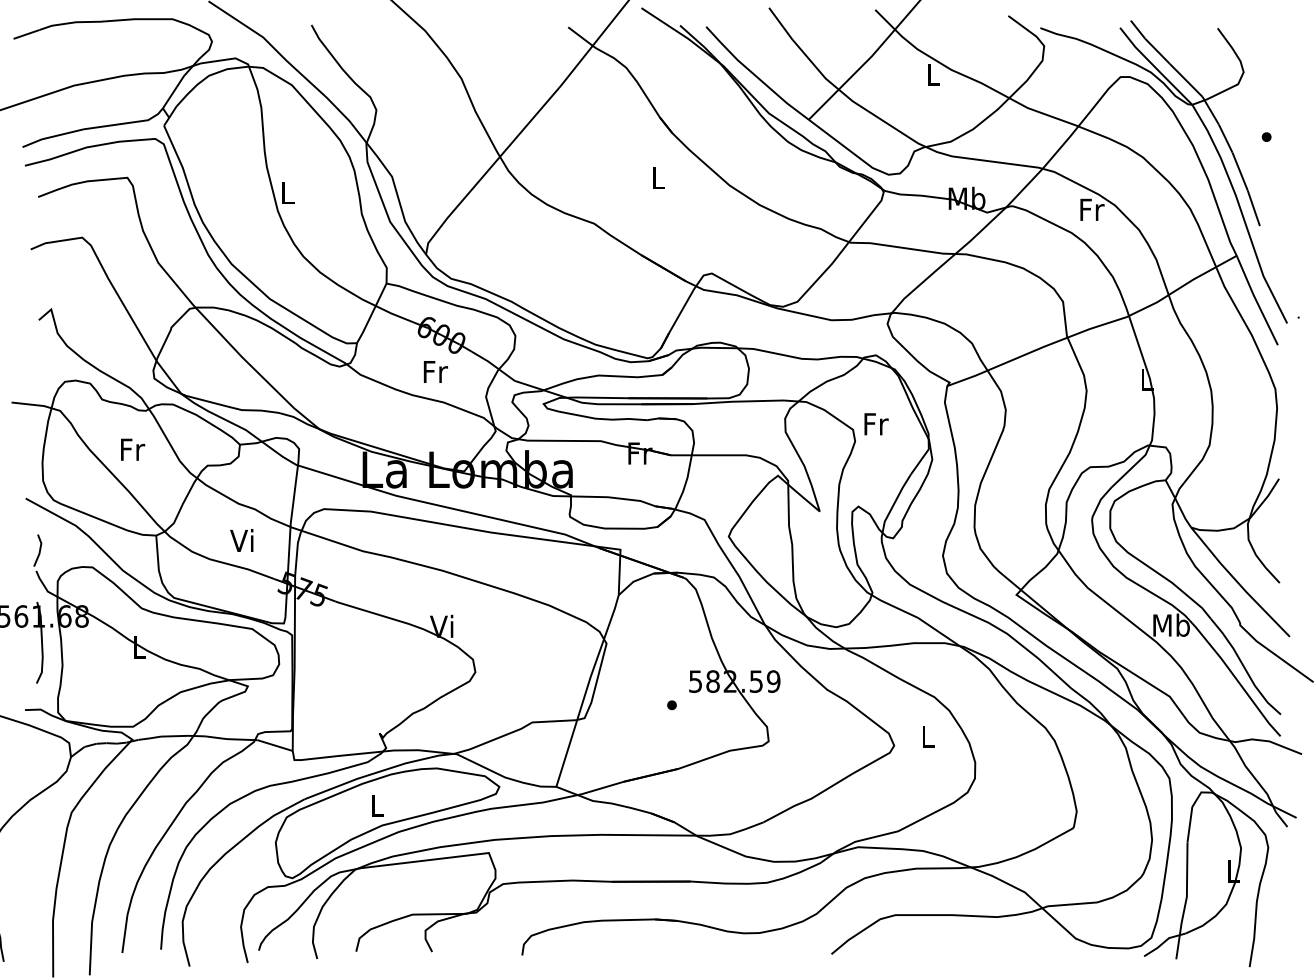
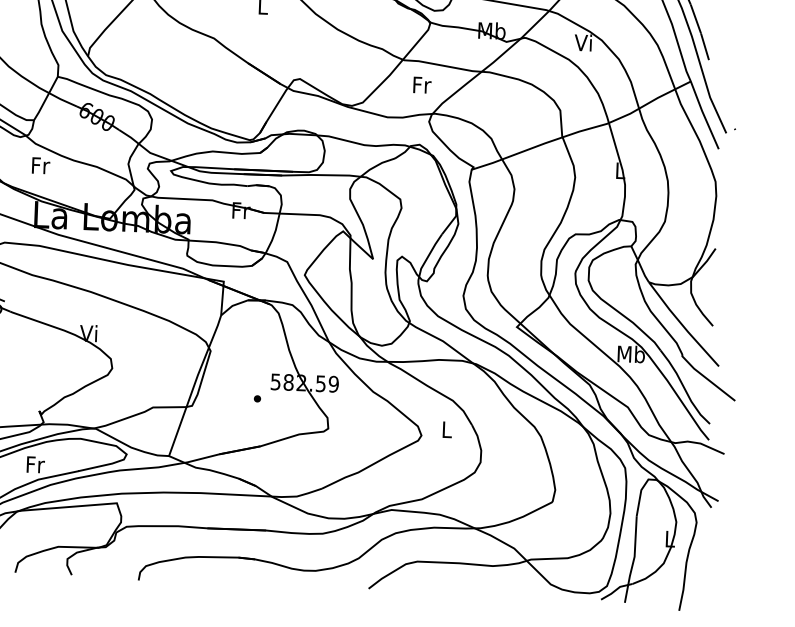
text: (1091, 209) -> (584, 42), Fr -> Vi
text: (435, 371) -> (40, 165), moved
text: (876, 424) -> (422, 85), moved
text: (378, 805) -> (36, 464), L -> Fr

